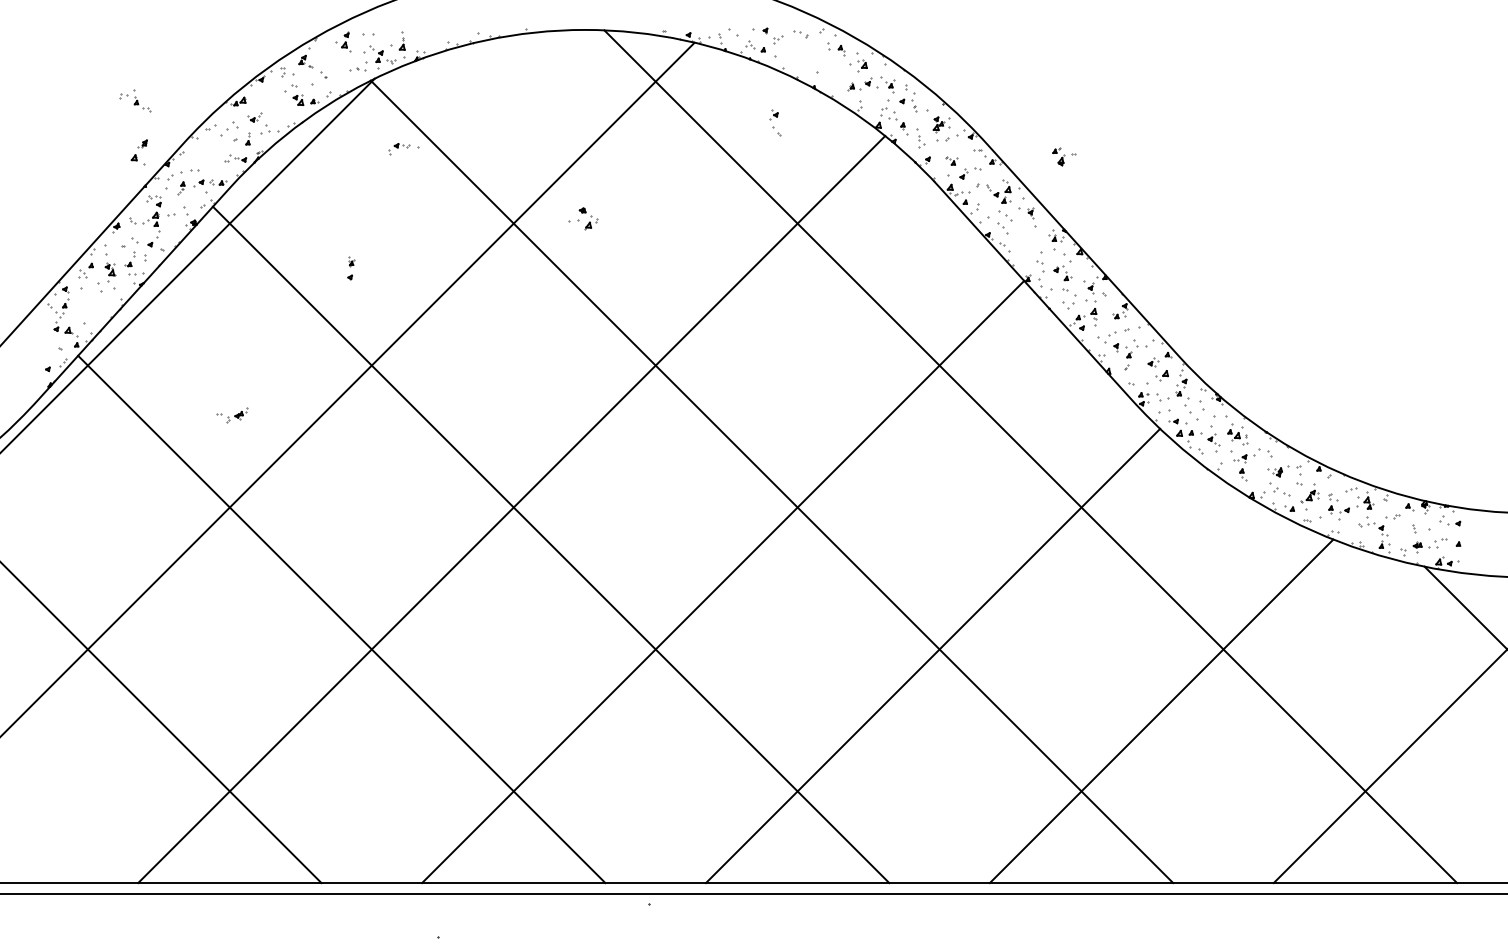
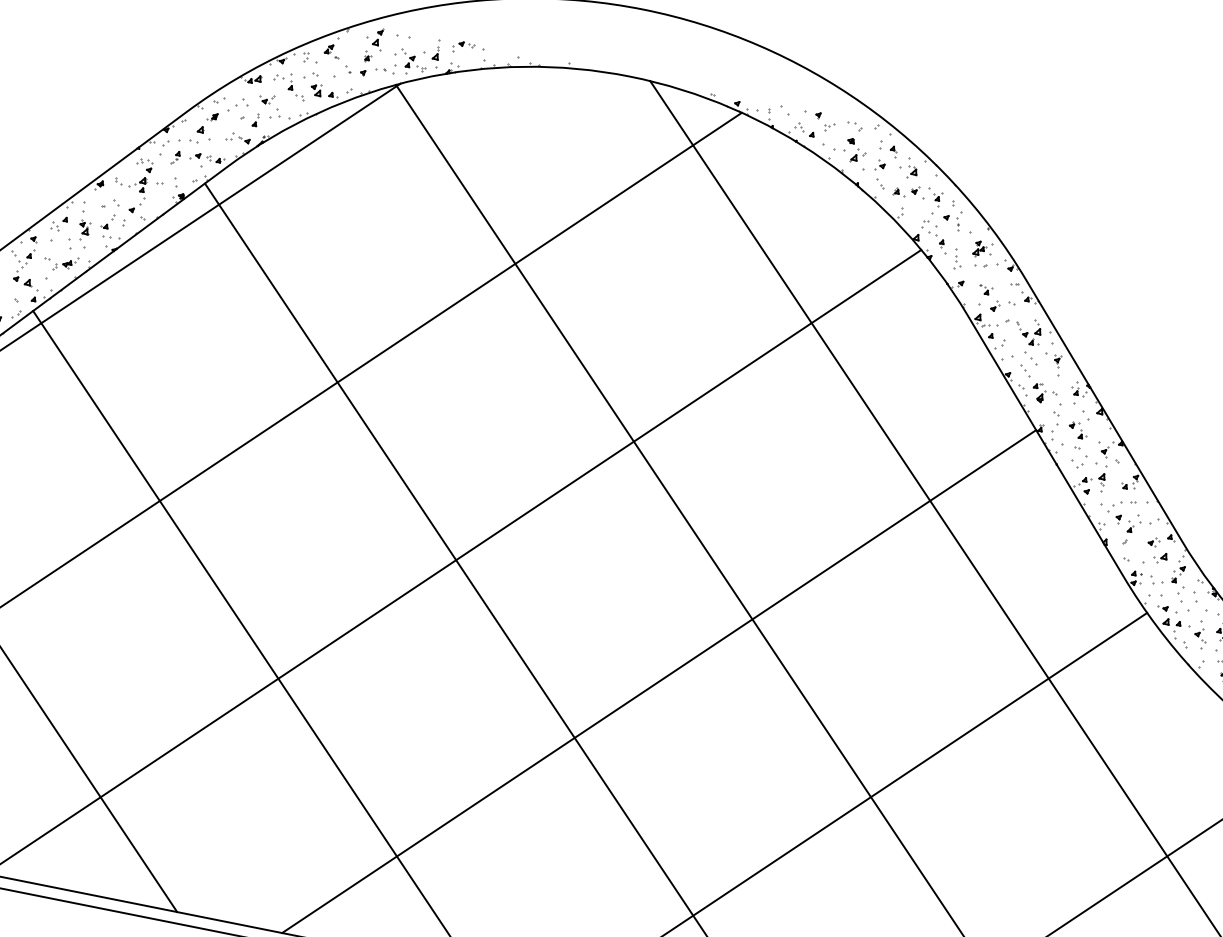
part: (135, 100) -> (290, 85), moved
part: (775, 122) -> (880, 173), moved
part: (403, 149) -> (467, 49), moved
part: (138, 152) -> (206, 124), moved
part: (1064, 156) -> (1044, 393), moved
part: (583, 218) -> (850, 149), moved
part: (351, 268) -> (366, 63), moved
part: (232, 415) -> (60, 262), moved

